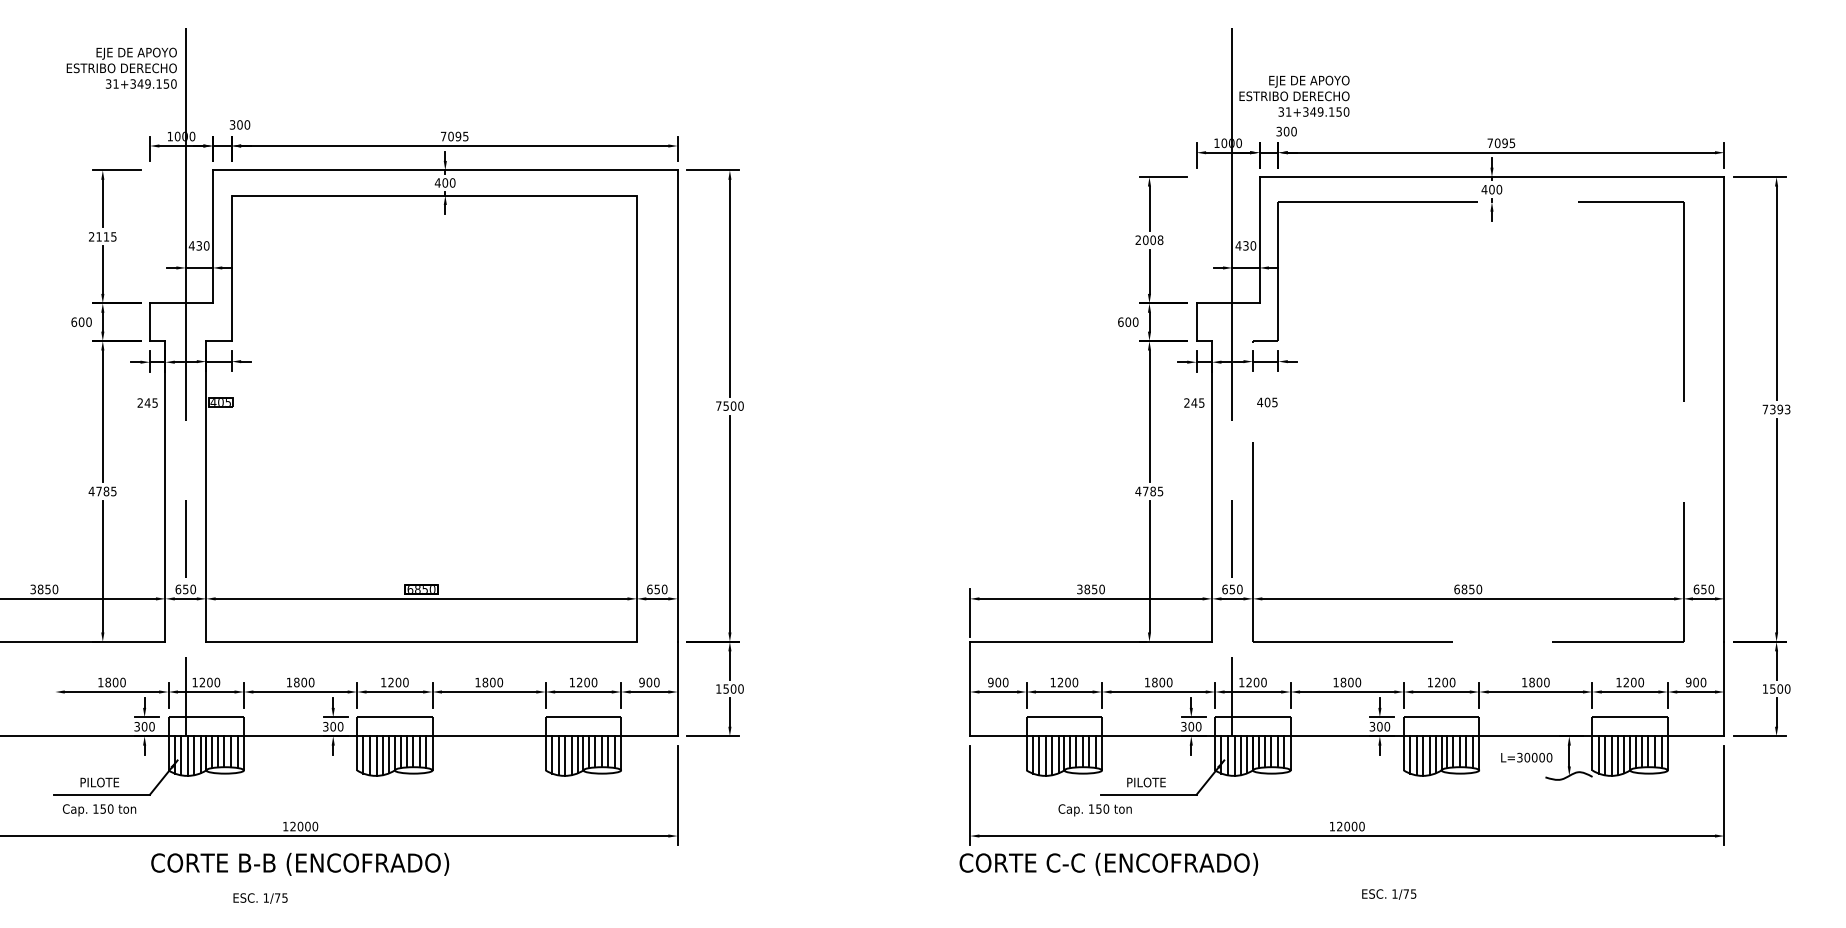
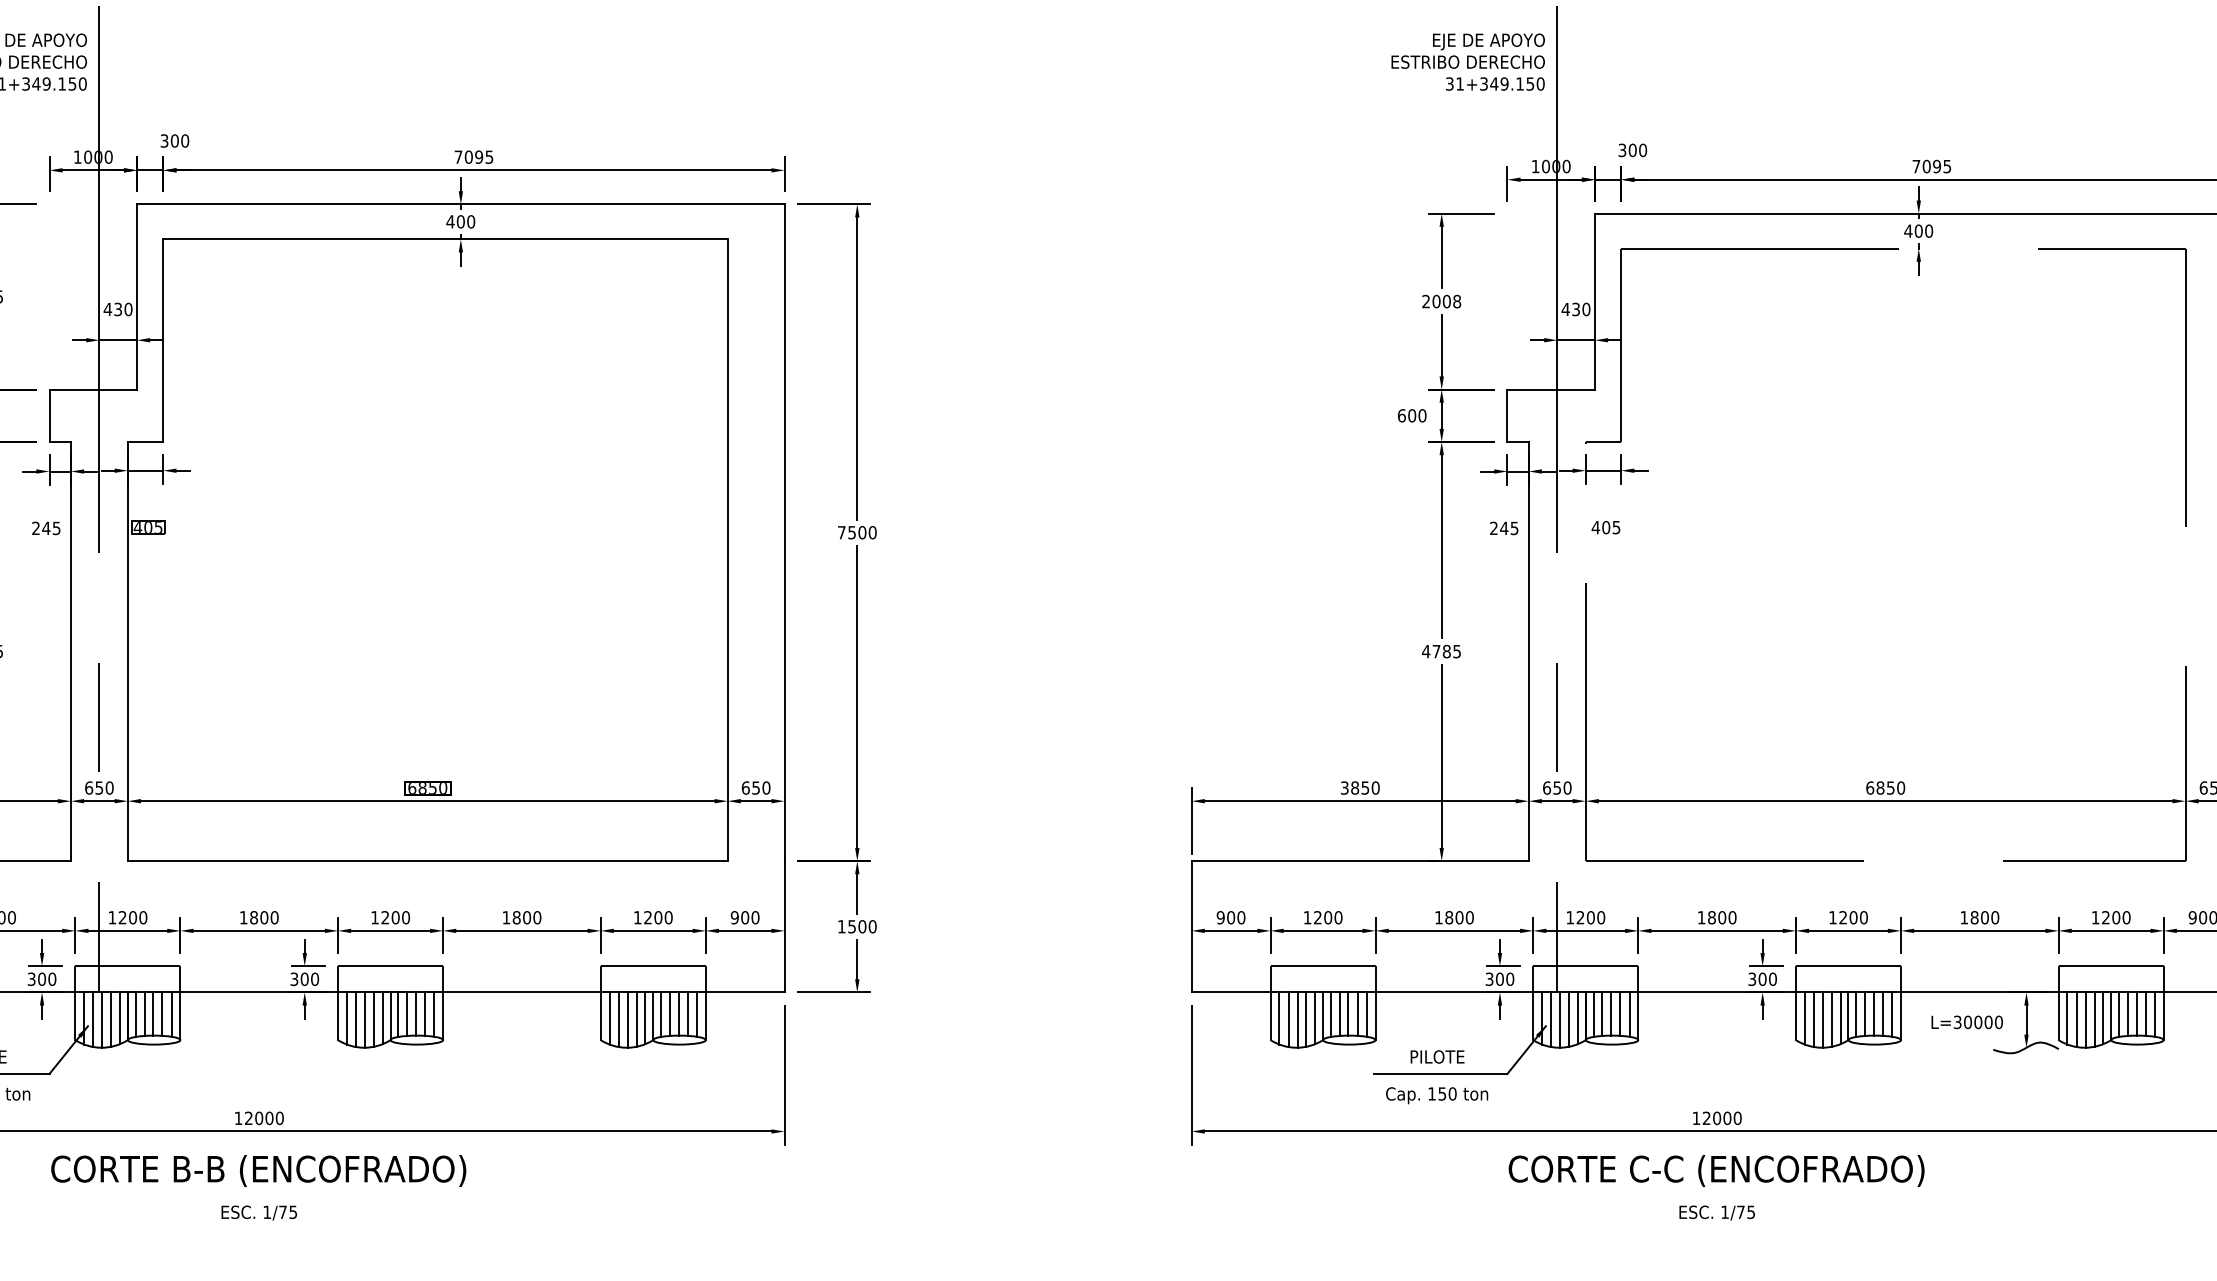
text: (1294, 95) -> (1468, 61), moved
text: (1094, 810) -> (1436, 1095), moved
text: (1108, 863) -> (1716, 1169), moved
text: (1389, 894) -> (1717, 1212), moved
text: (260, 898) -> (259, 1212), moved

